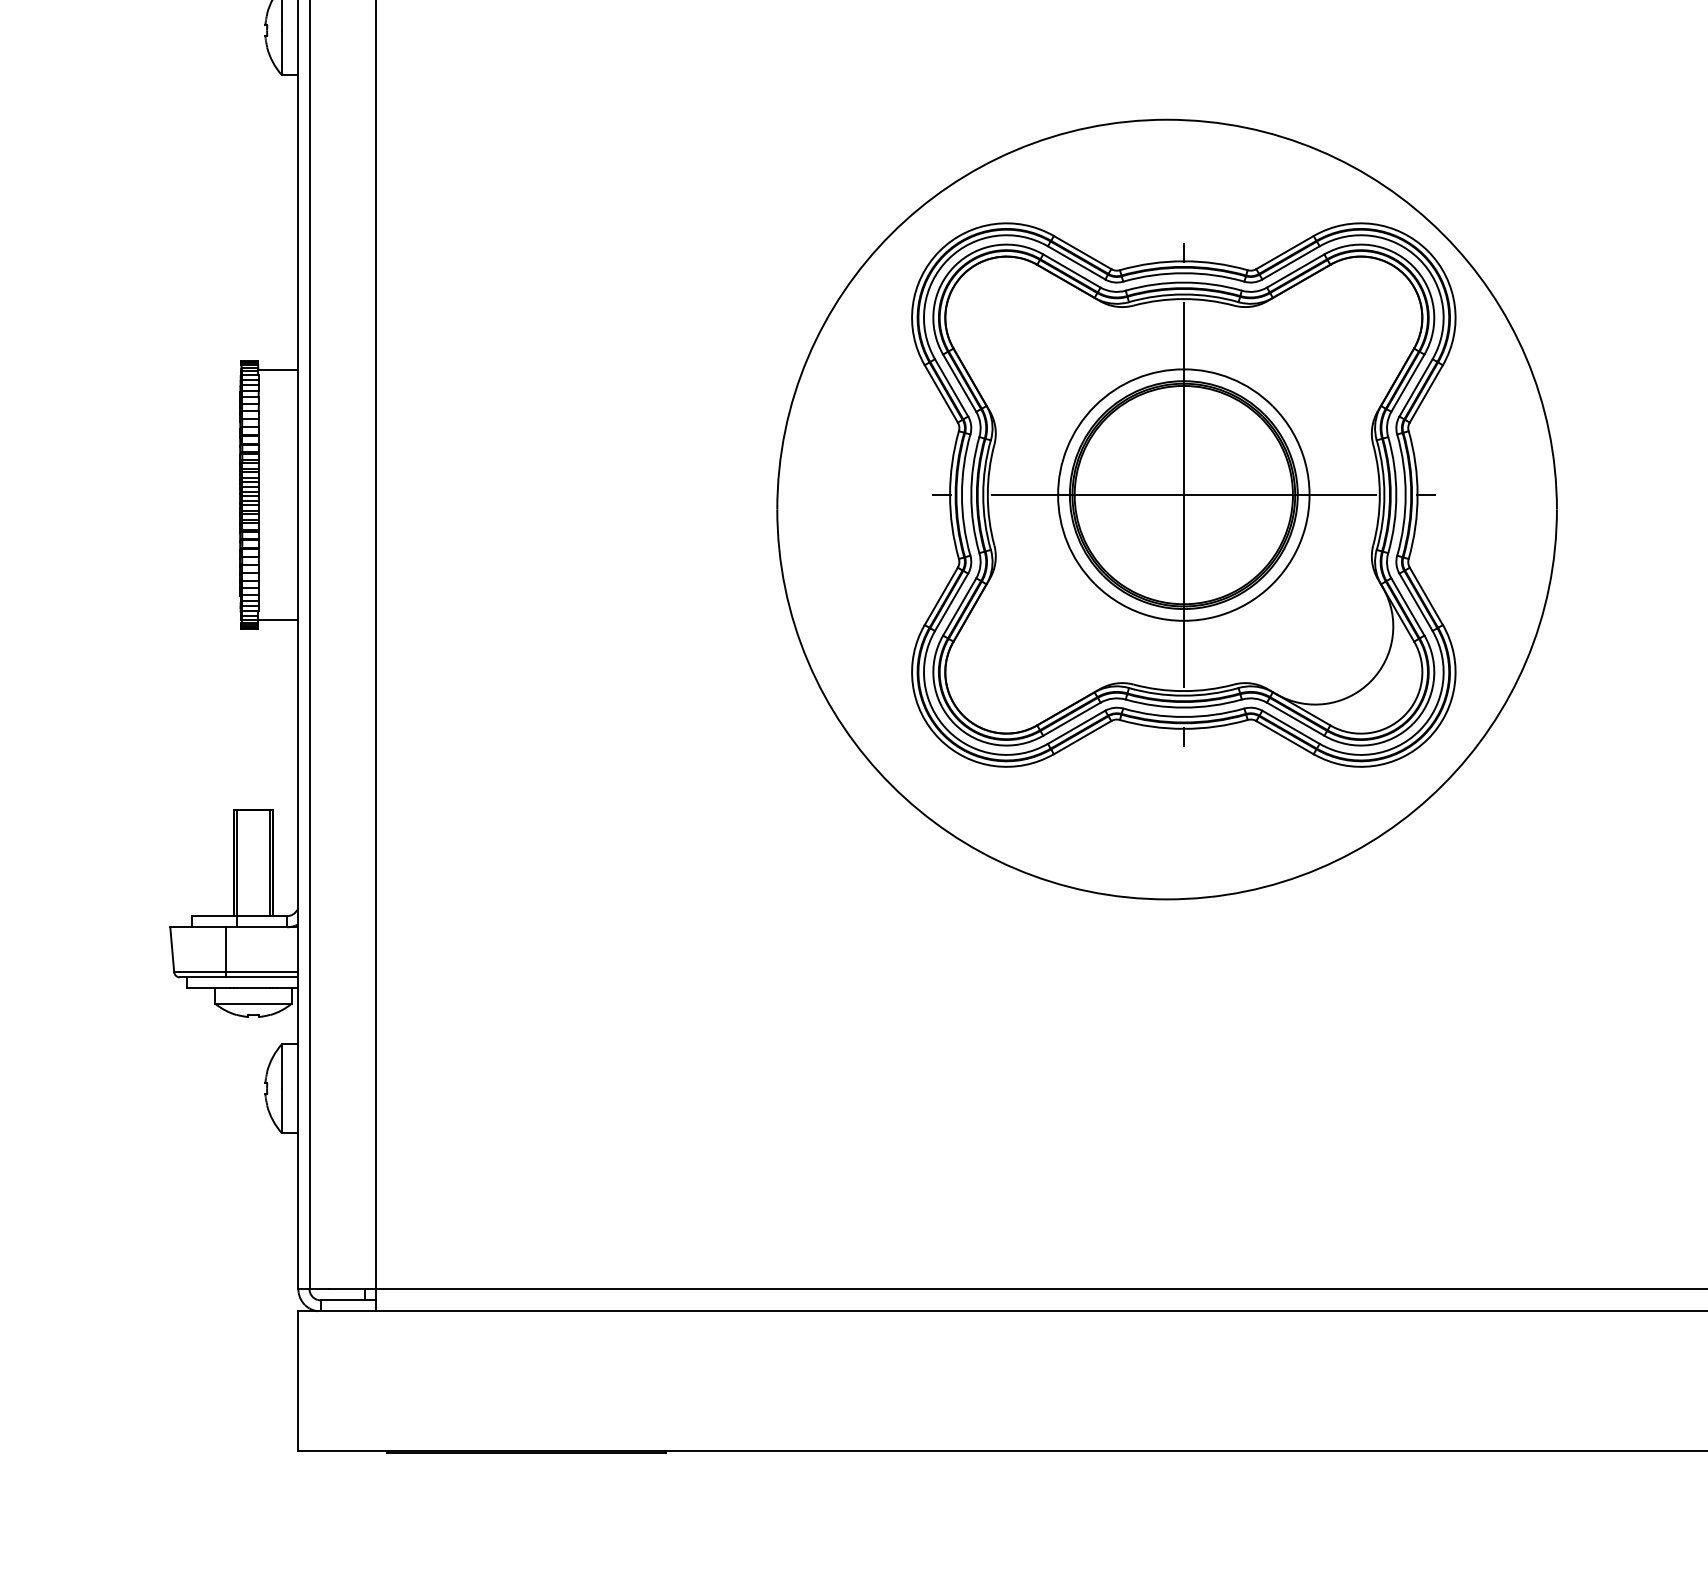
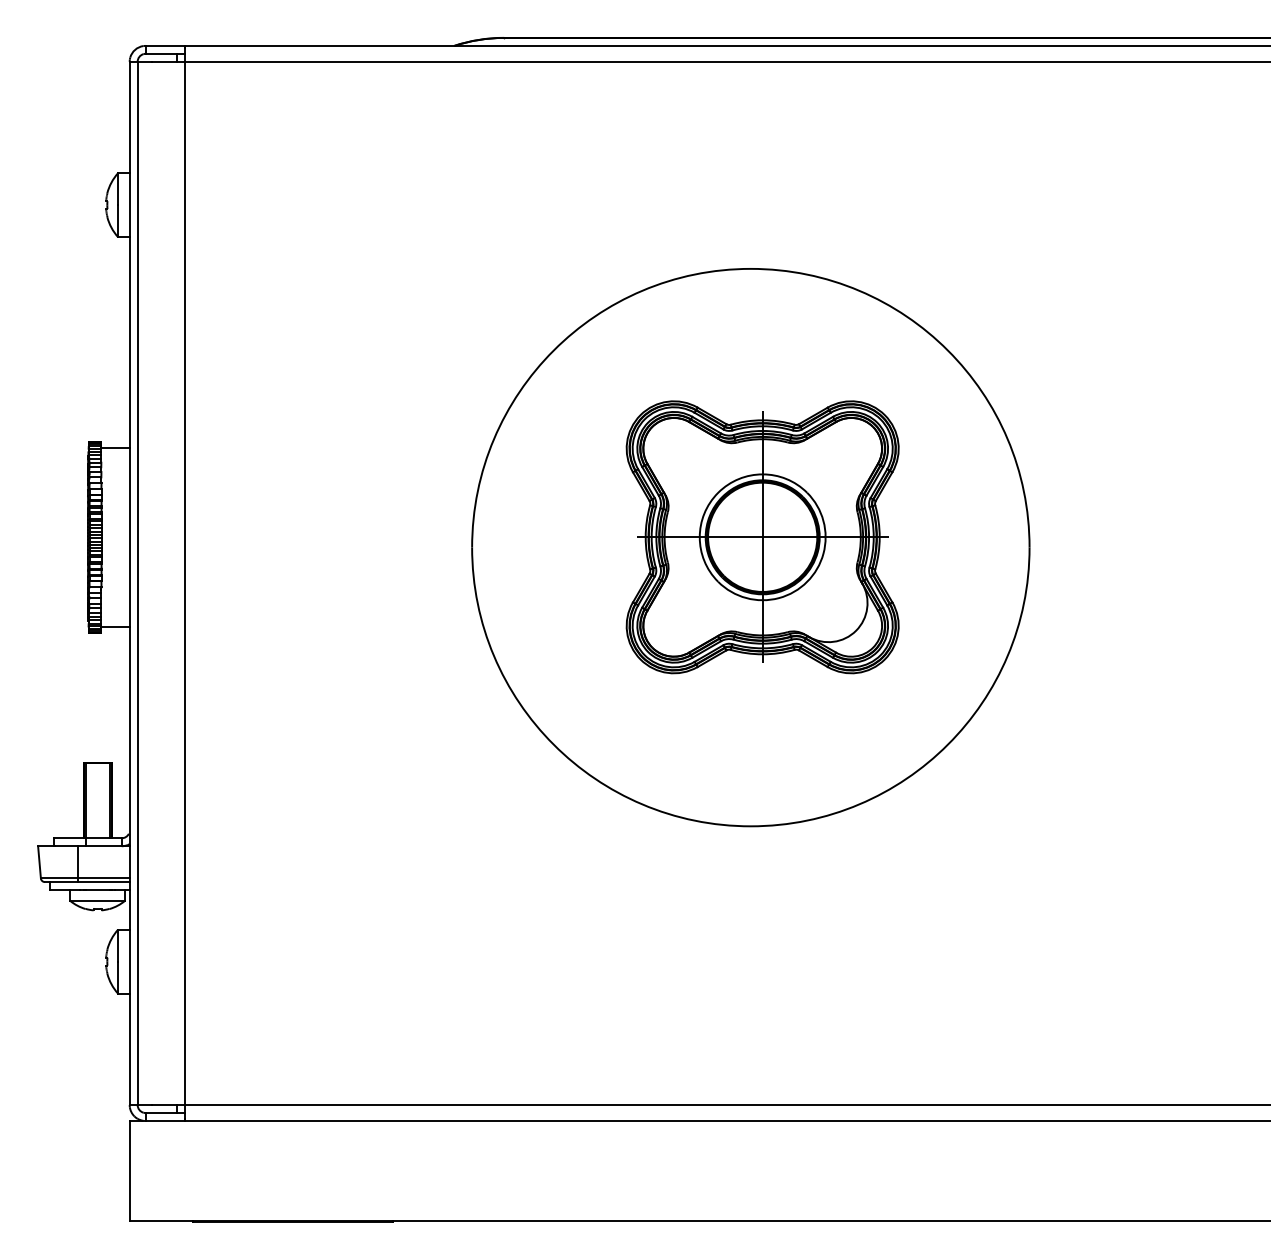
part: (1183, 495) -> (762, 537), size x0.7

